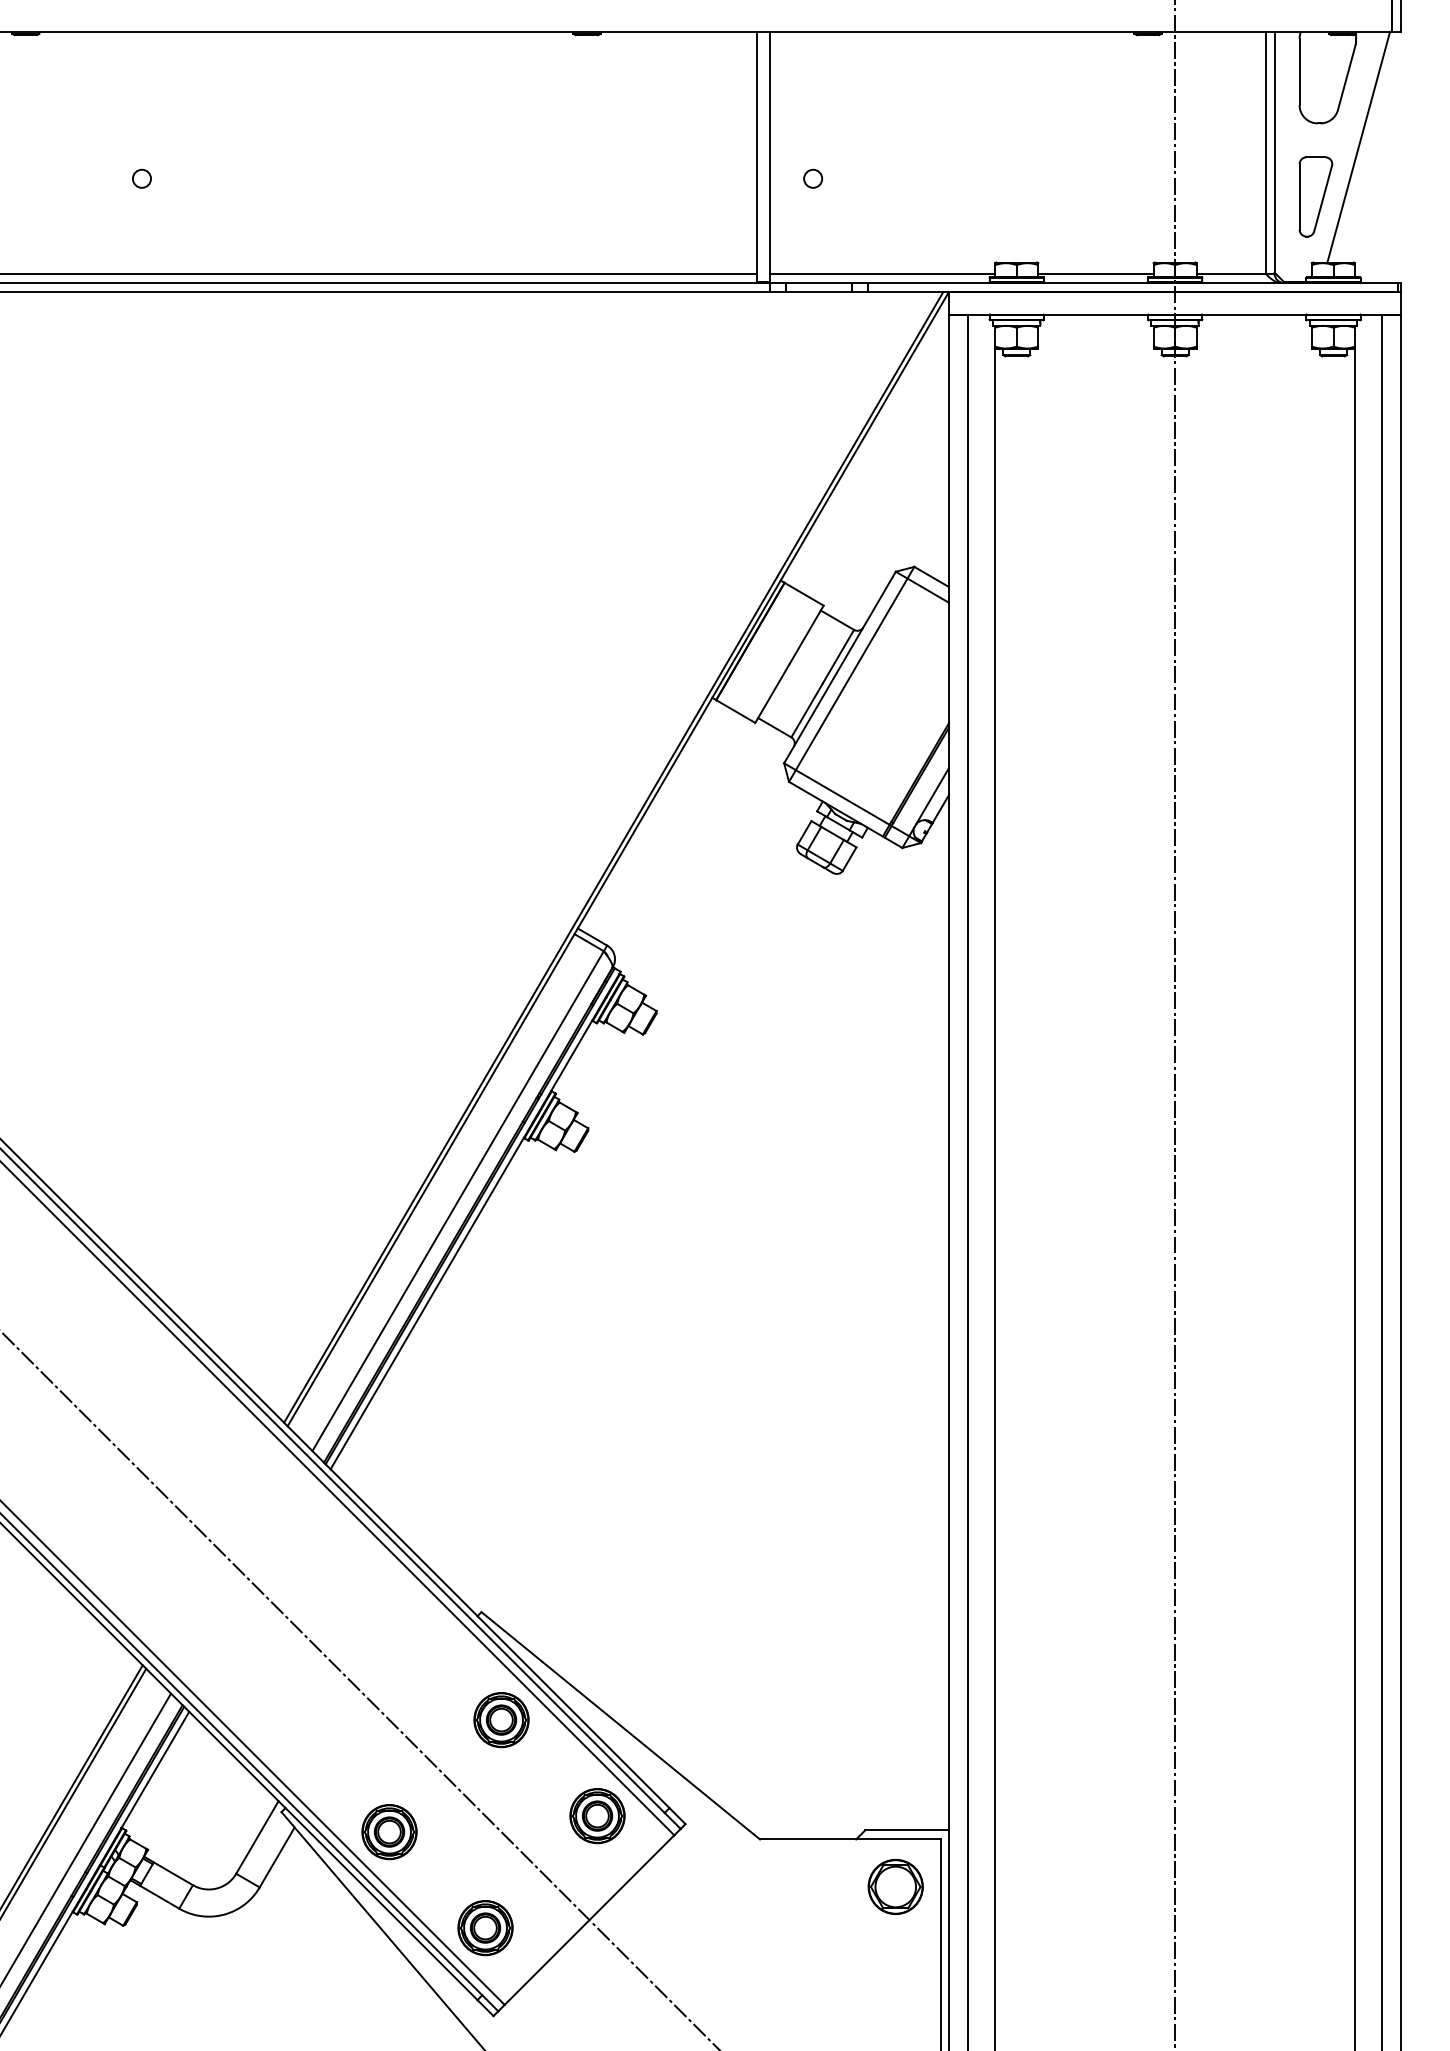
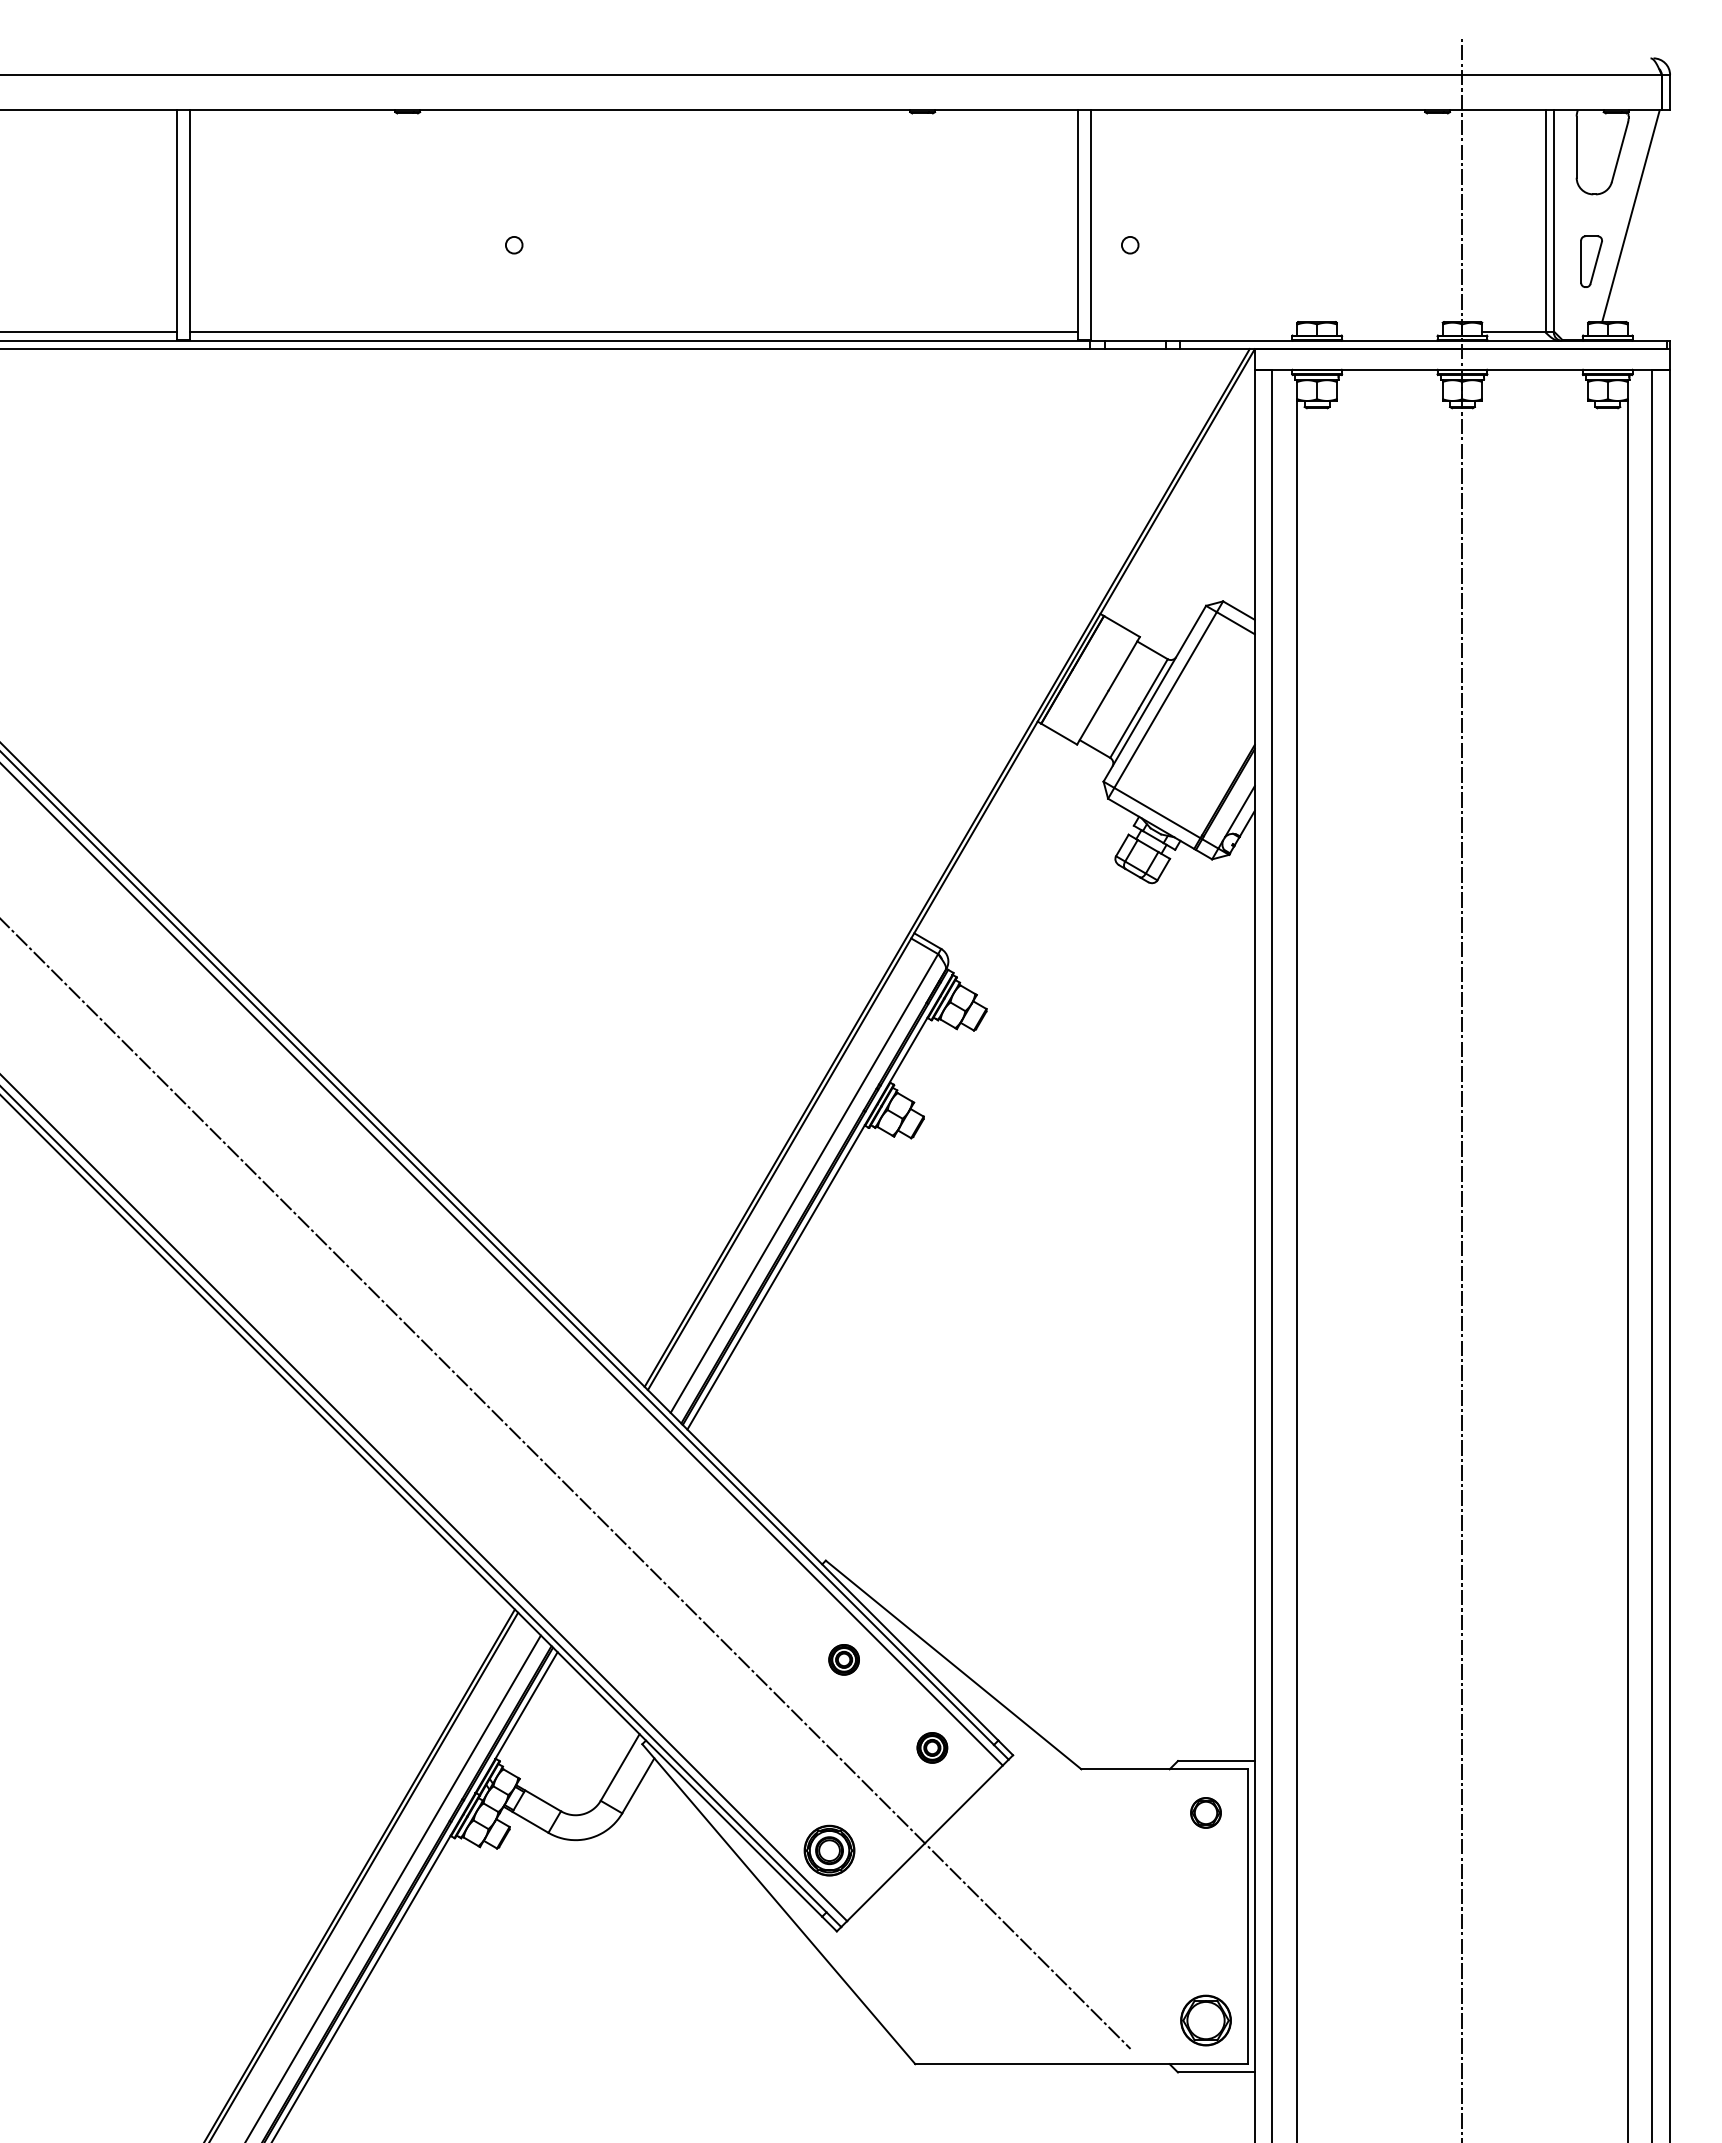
part: (1315, 196) -> (1591, 261), size x0.7
line: (882, 273) -> (1193, 332), removed
line: (1095, 273) -> (1389, 332), removed
part: (500, 1719) -> (843, 1659), size x0.6
part: (597, 1815) -> (932, 1747), size x0.6
part: (389, 1832) -> (741, 1762), removed
part: (895, 1886) -> (1205, 1812), size x0.6

